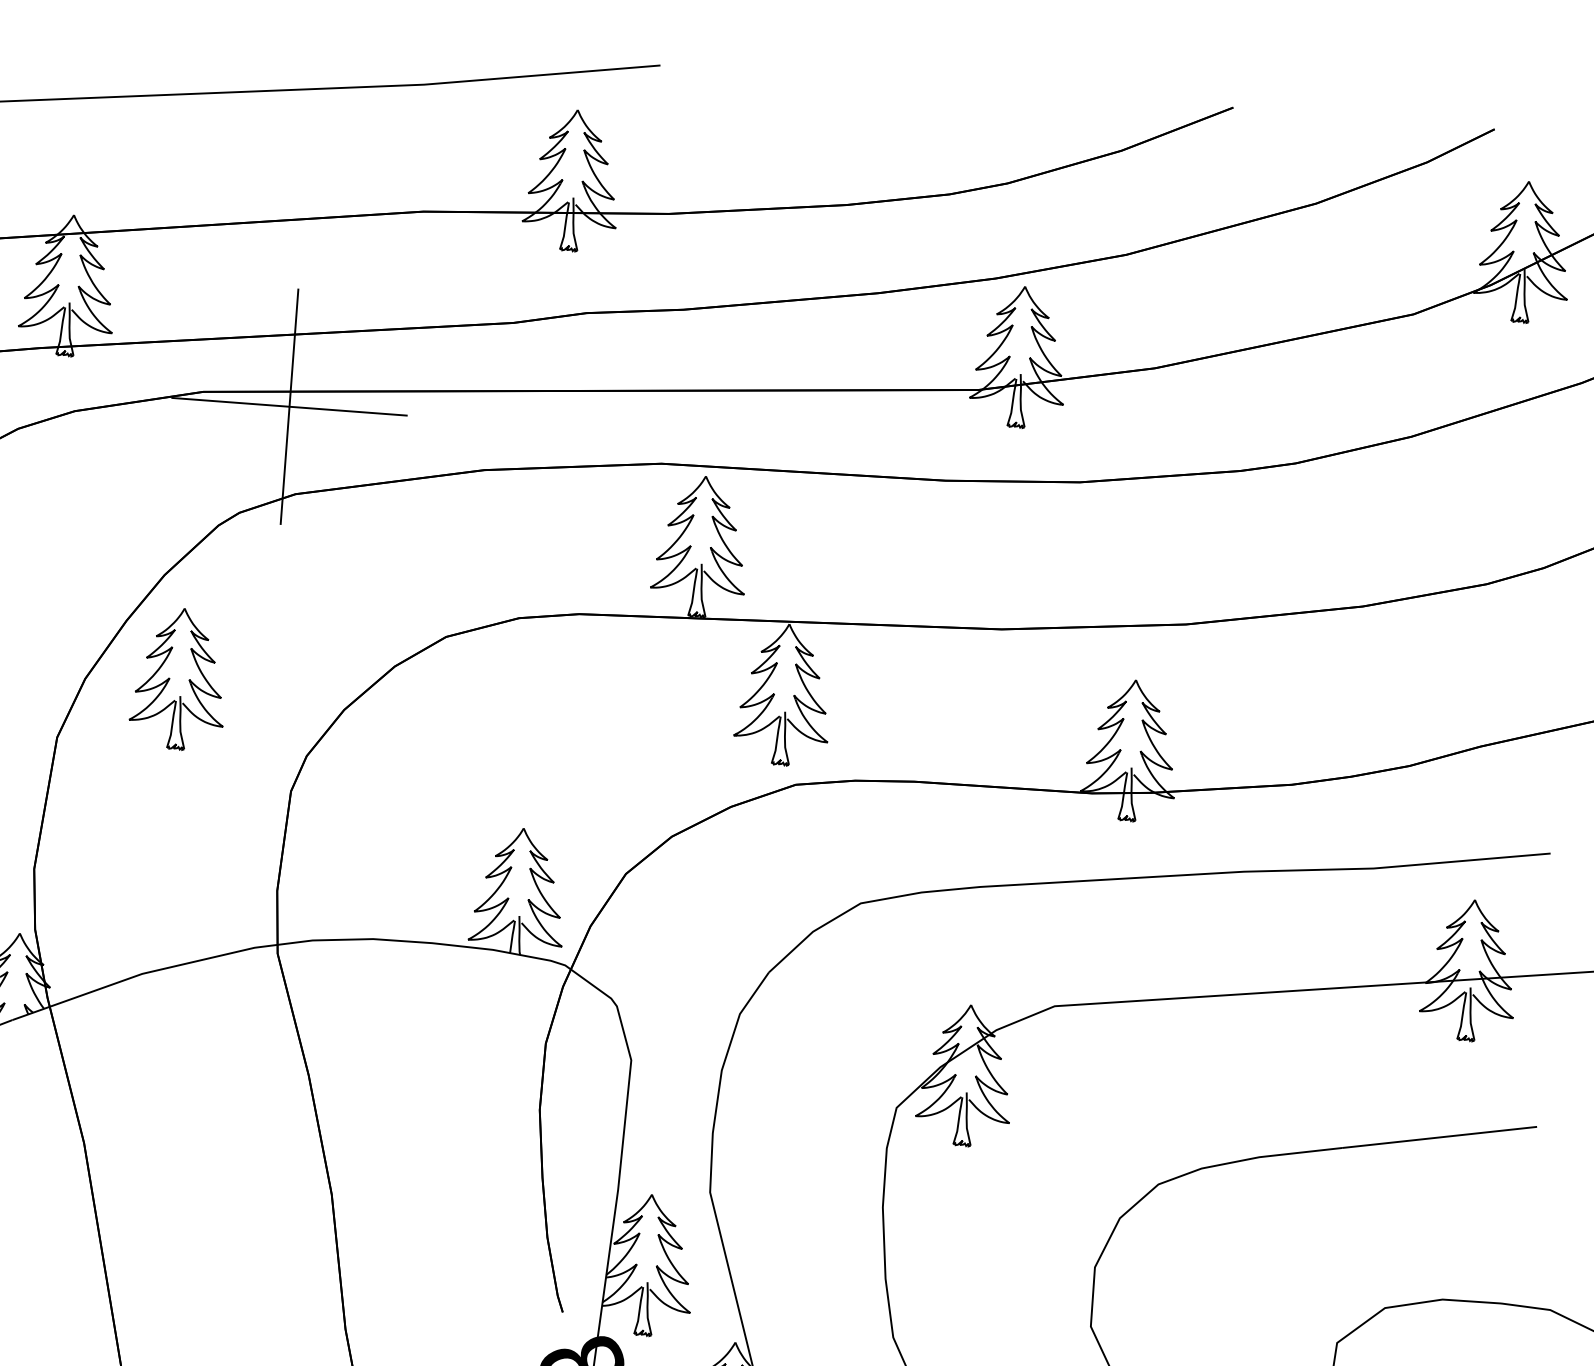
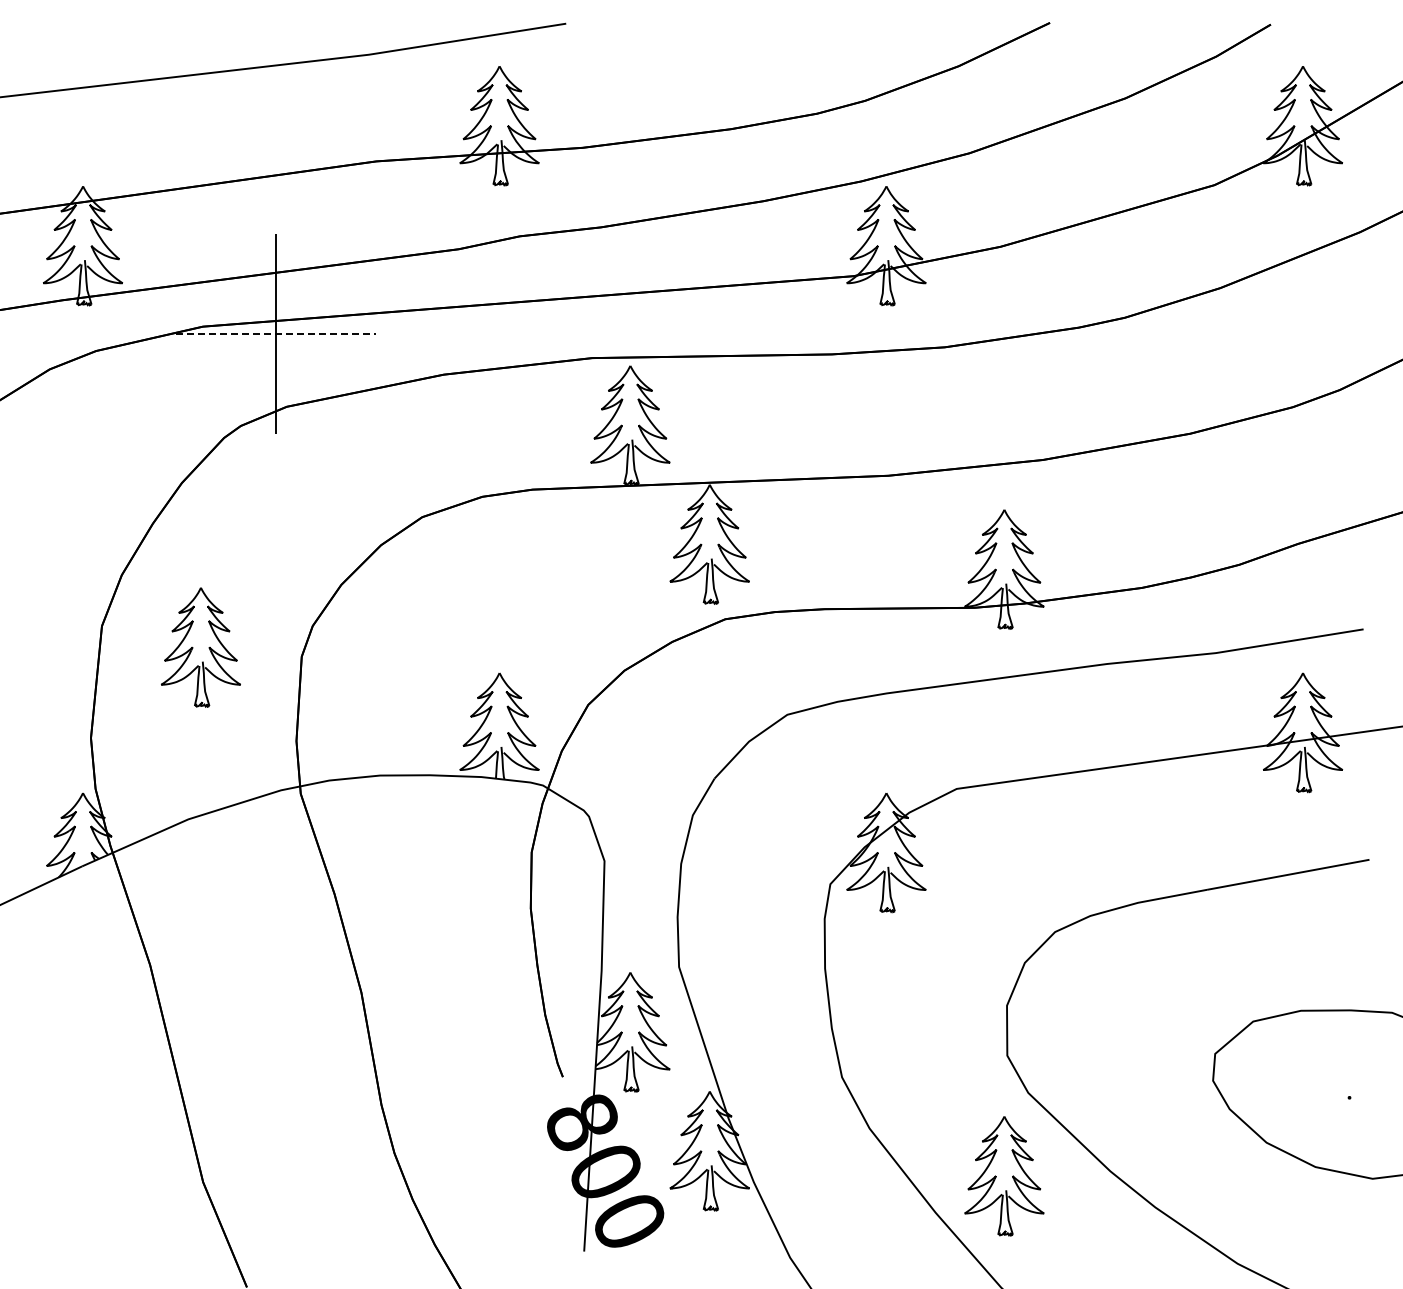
line: (289, 406) -> (276, 333), solid -> dashed
part: (178, 679) -> (200, 647), moved

